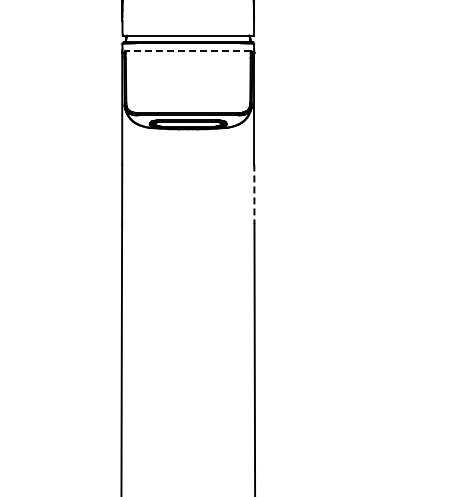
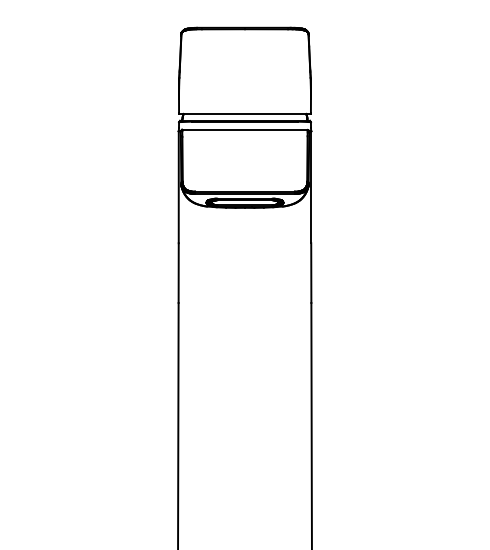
line: (187, 51) -> (244, 129), dashed -> solid
line: (254, 194) -> (311, 273), dashed -> solid

